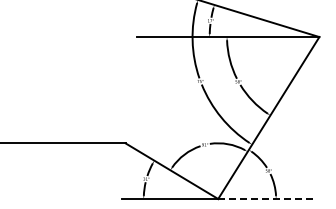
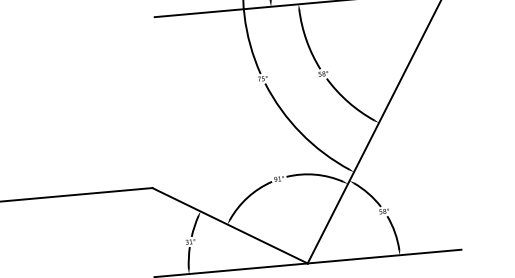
line: (266, 199) -> (384, 257), dashed -> solid

